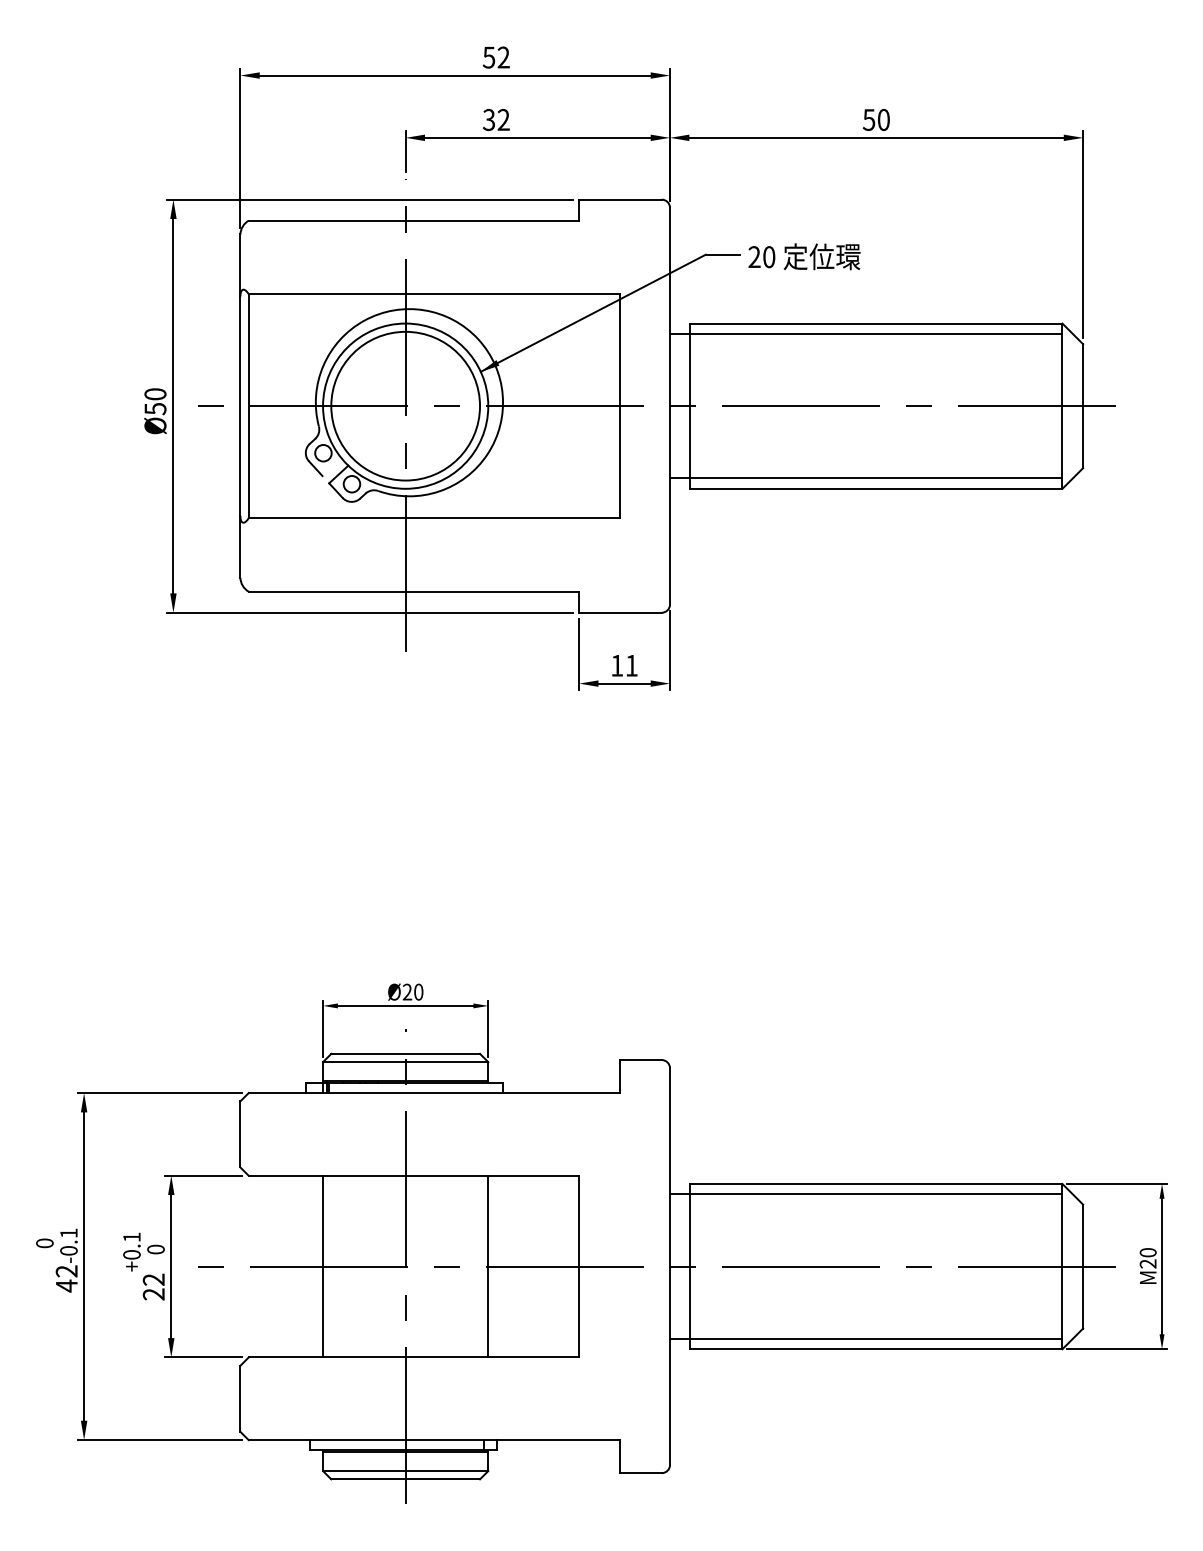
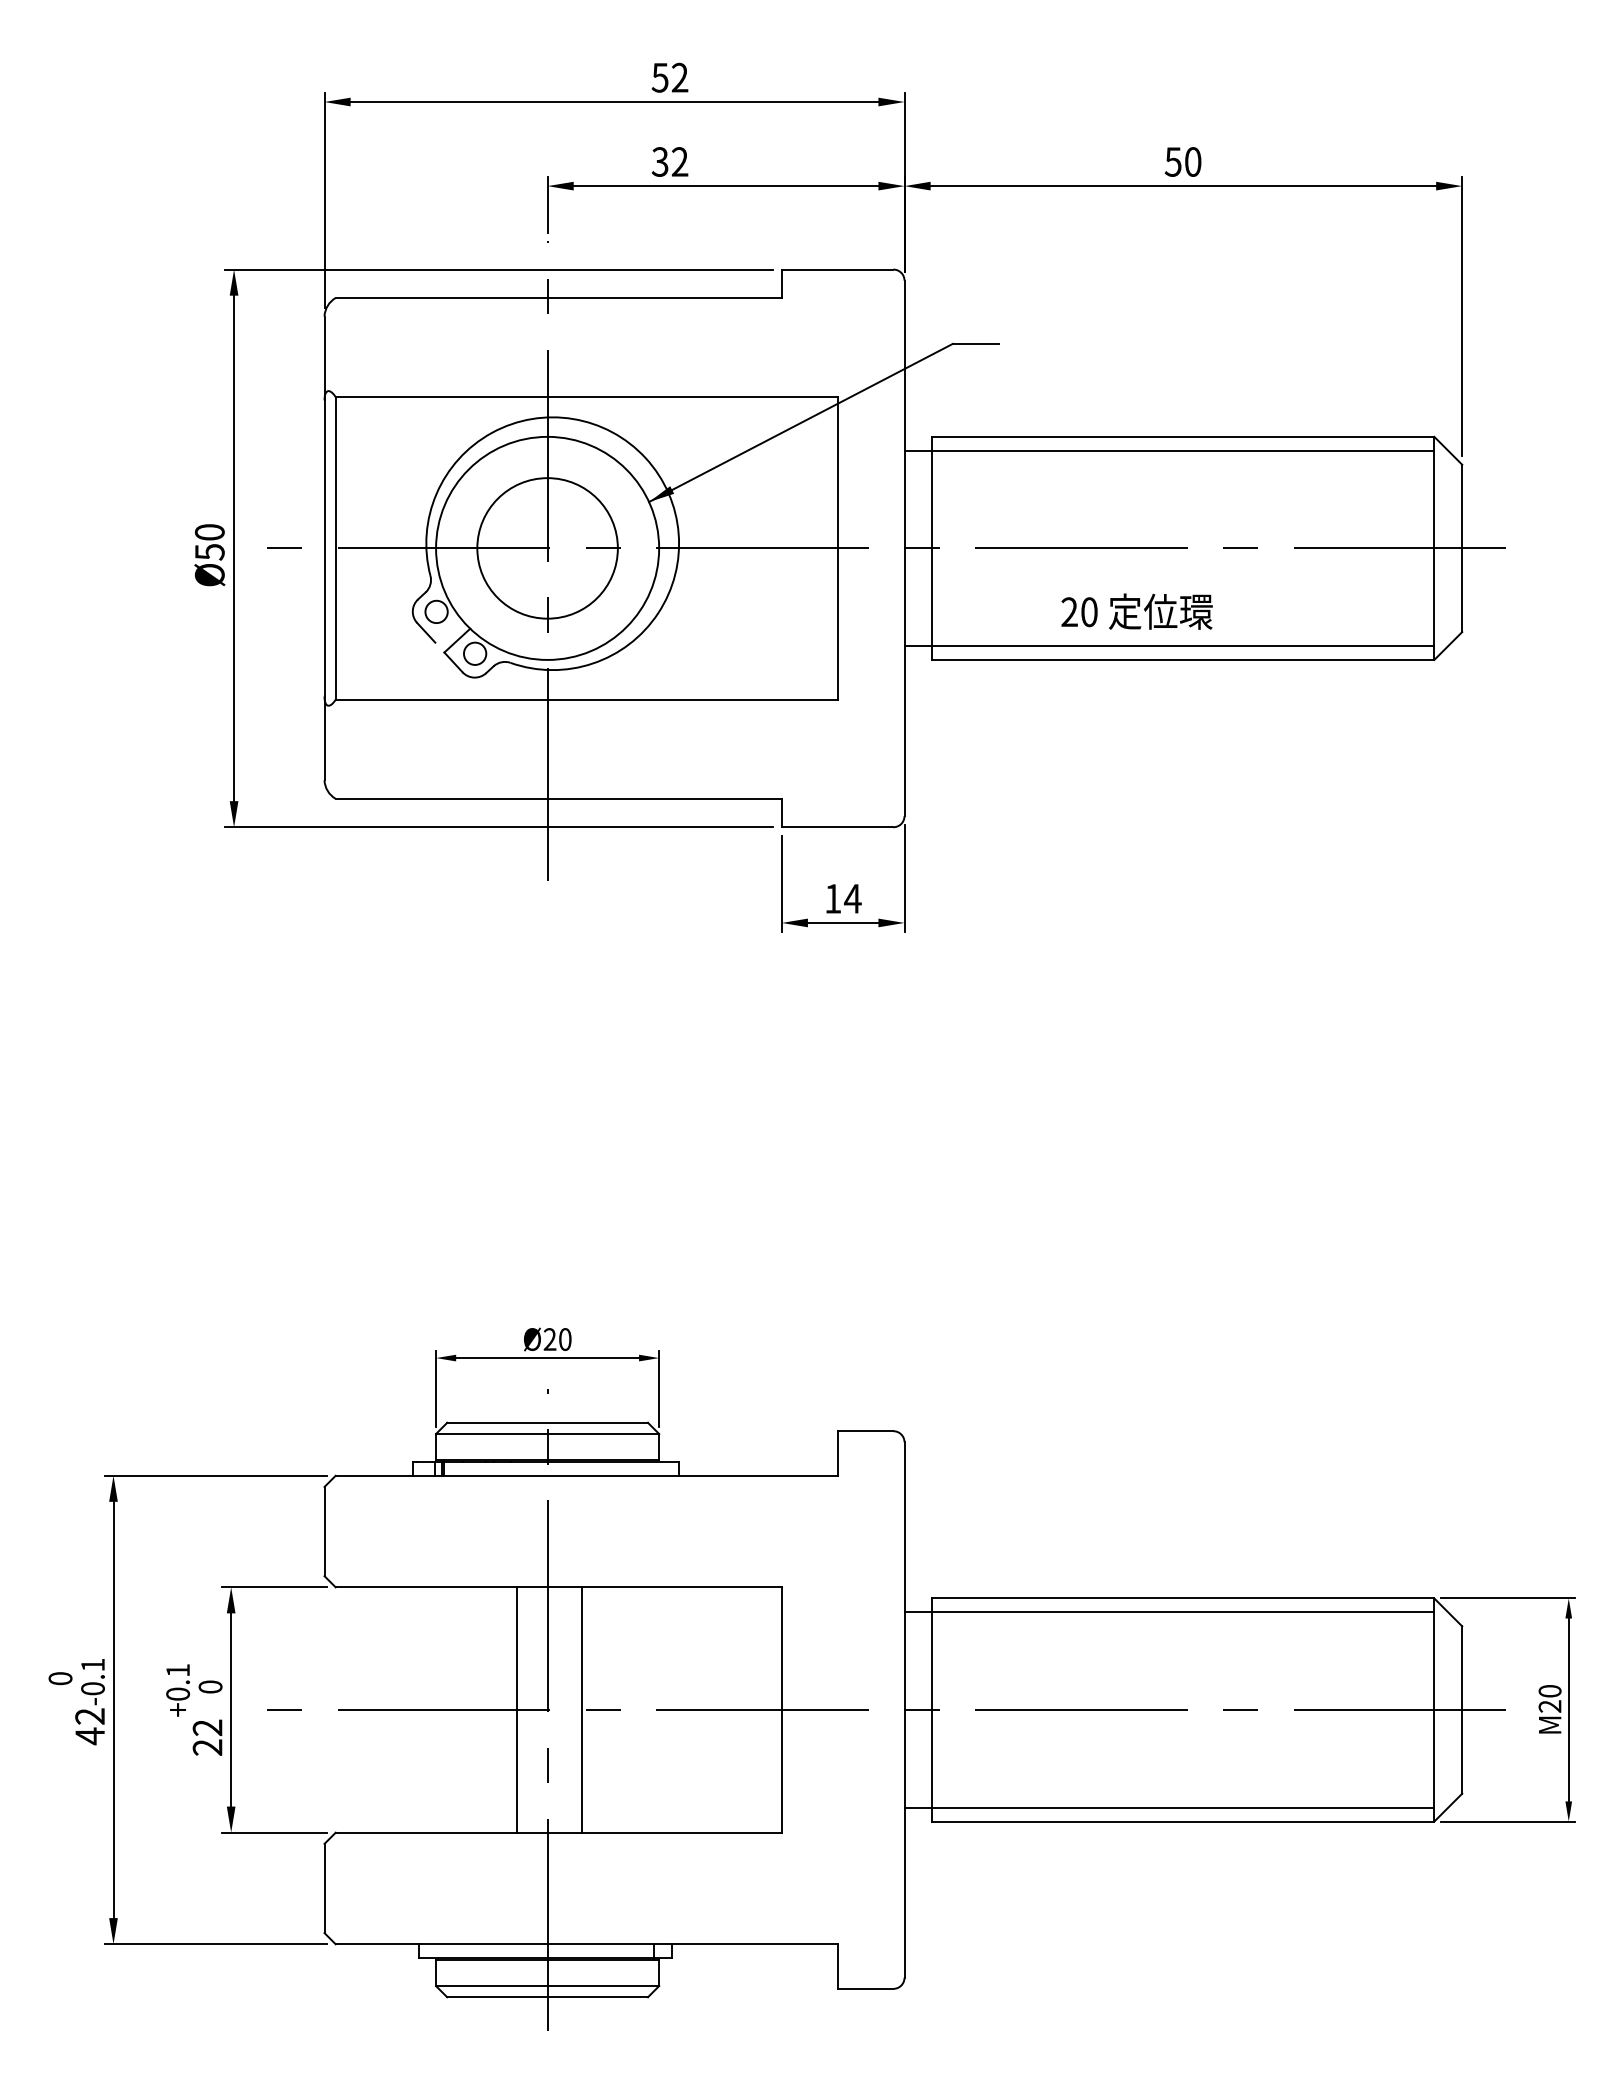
text: (804, 256) -> (1136, 611), moved
circle: (405, 406) -> (547, 548), size x0.7
text: (631, 665) -> (852, 898), 11 -> 14
line: (323, 1266) -> (517, 1709), moved
line: (488, 1266) -> (582, 1709), moved

